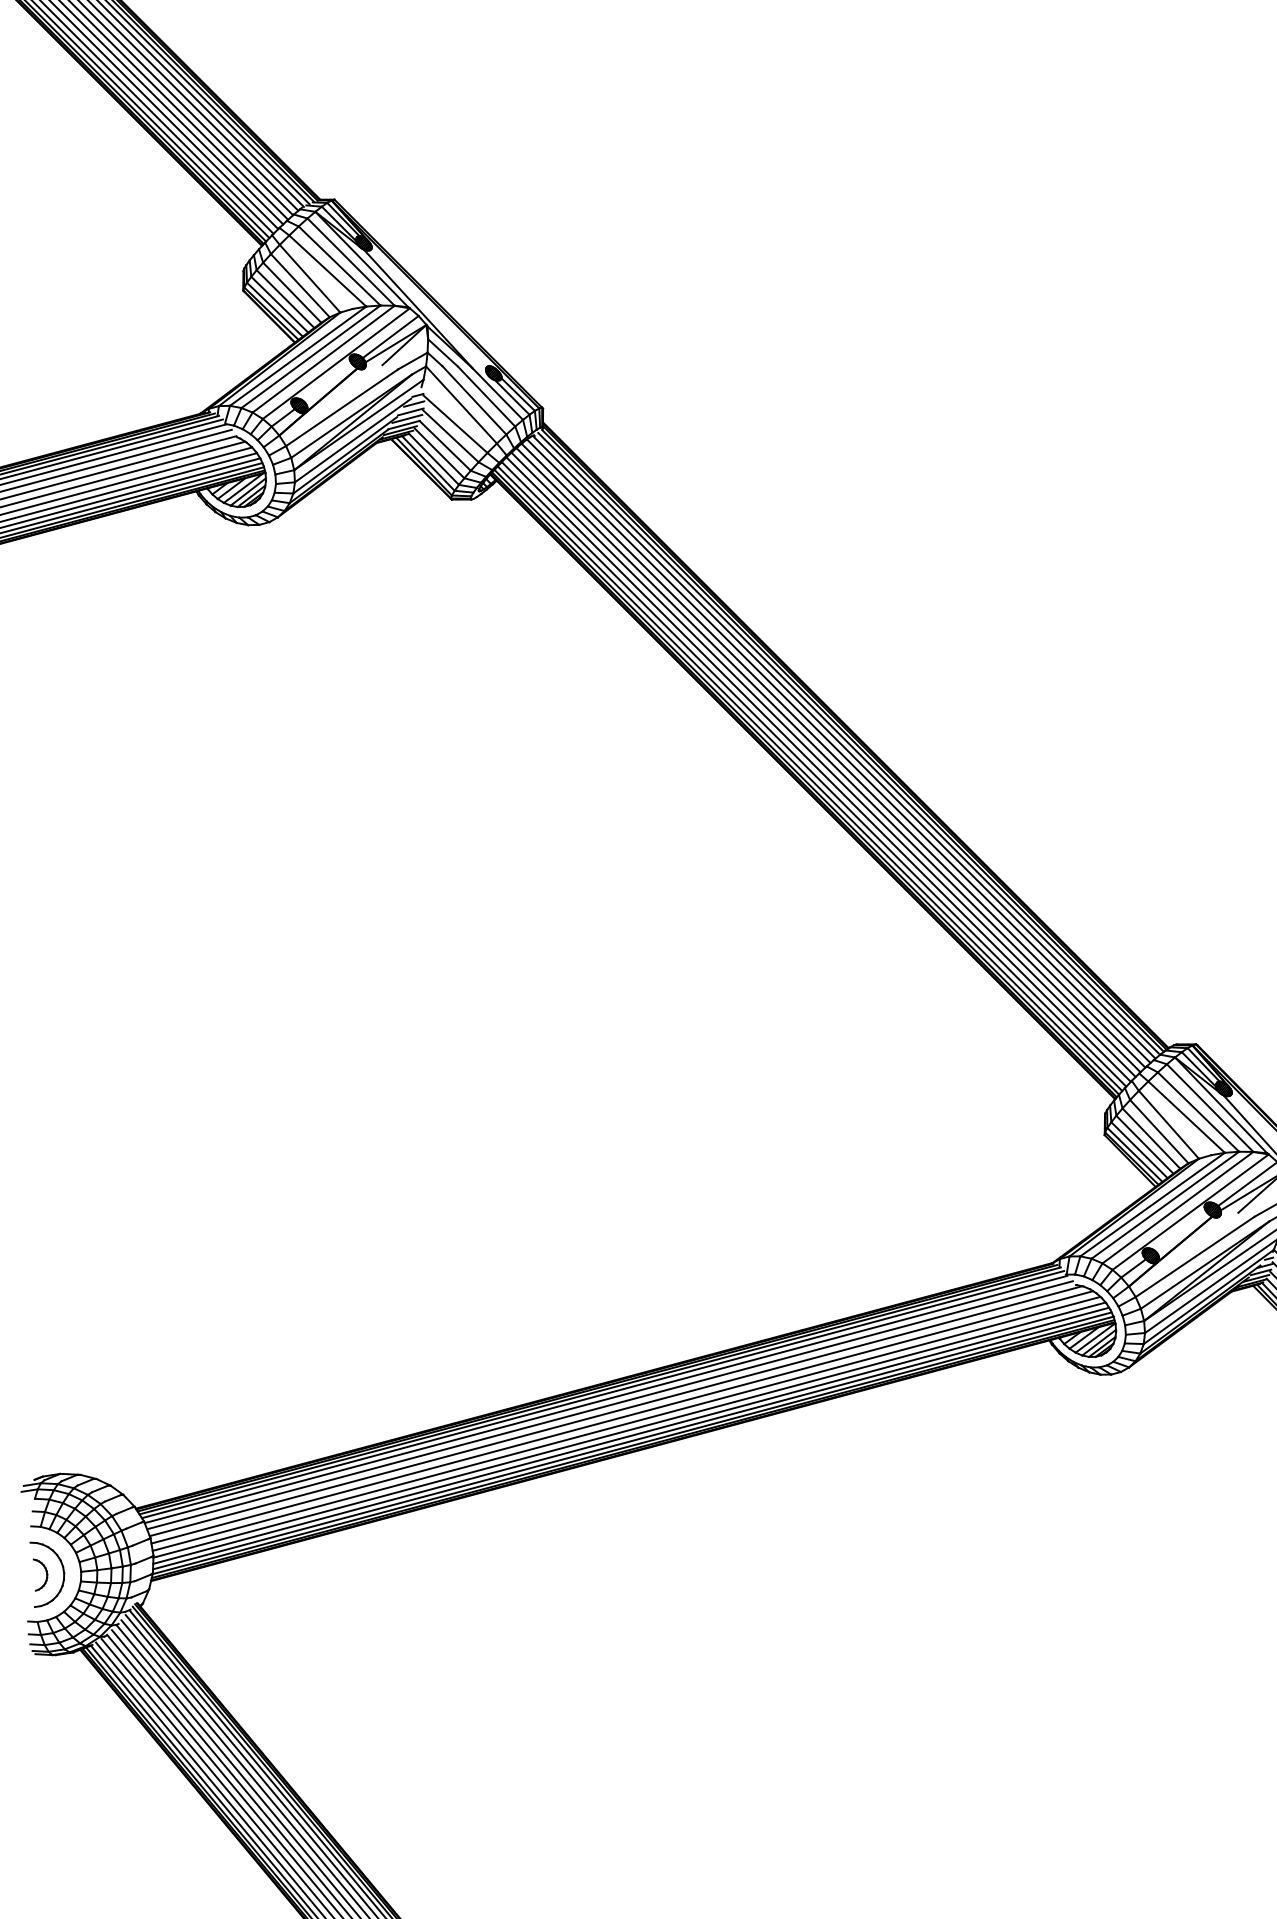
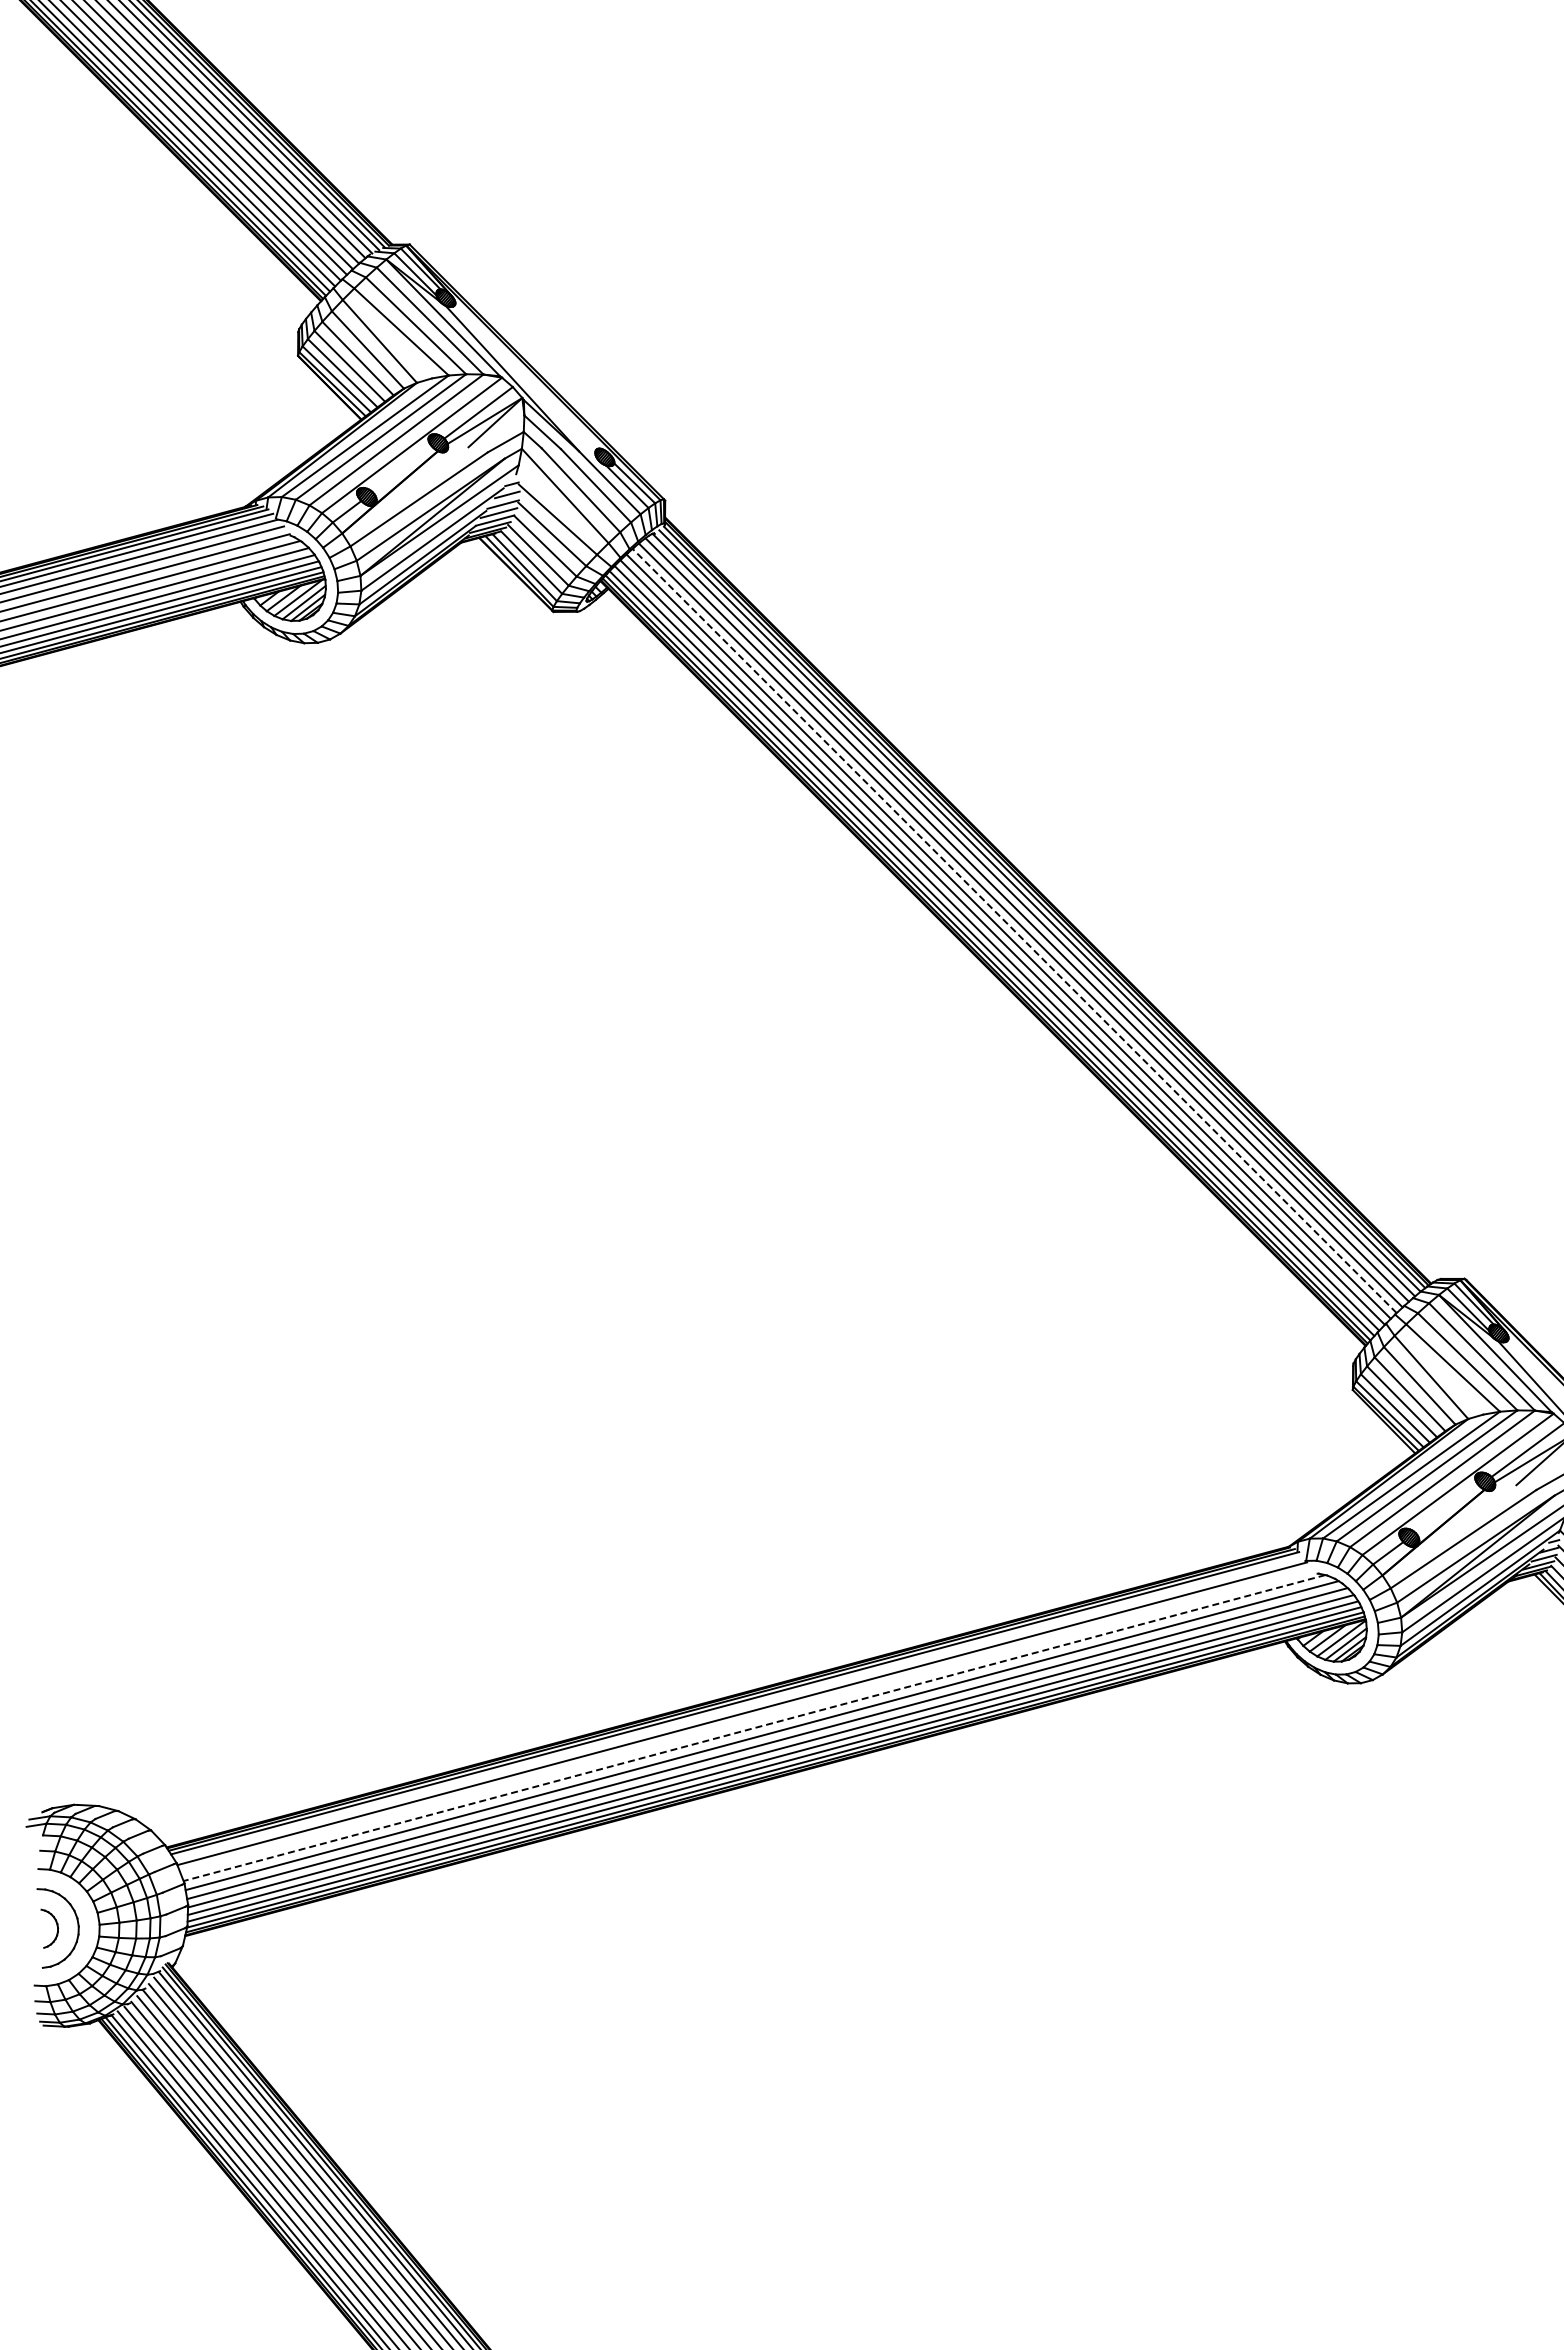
line: (828, 759) -> (1014, 930), solid -> dashed
line: (602, 1394) -> (738, 1707), removed
line: (609, 1405) -> (746, 1720), removed
line: (616, 1411) -> (754, 1728), solid -> dashed

